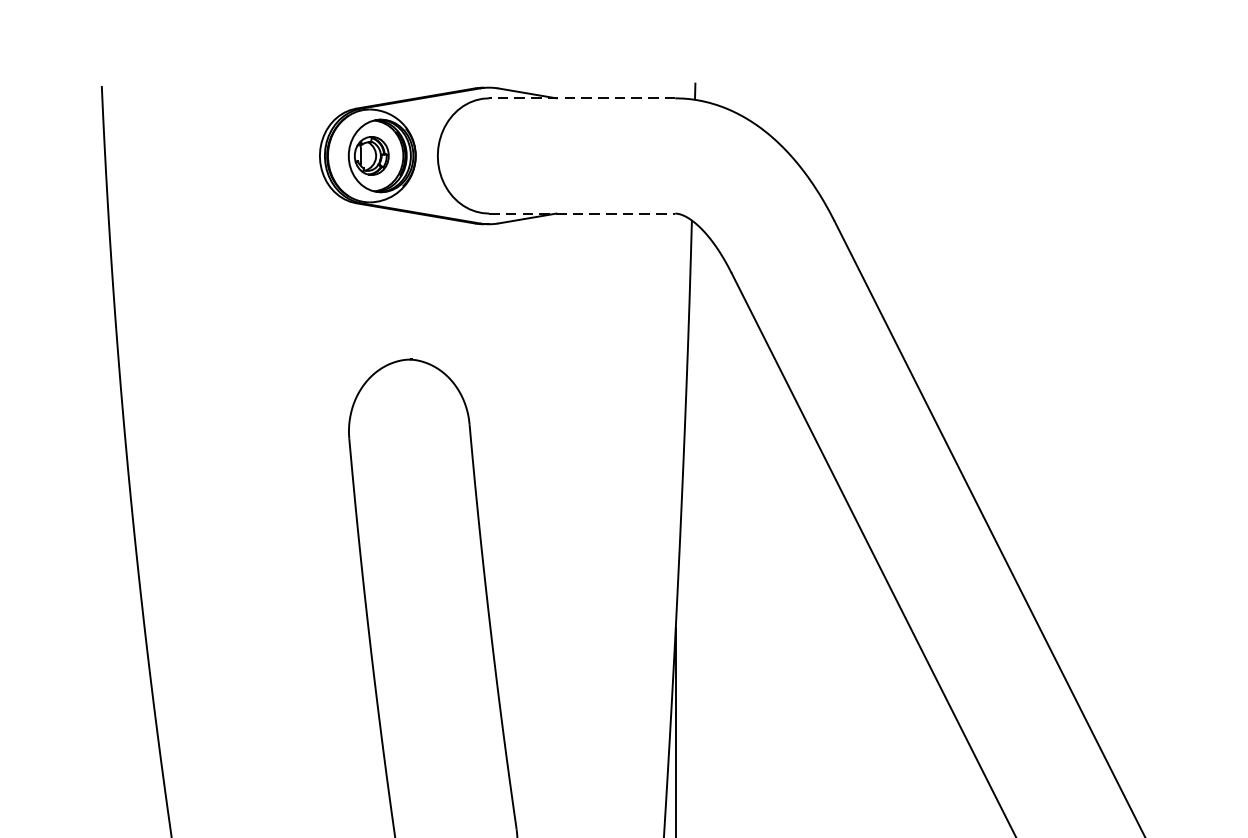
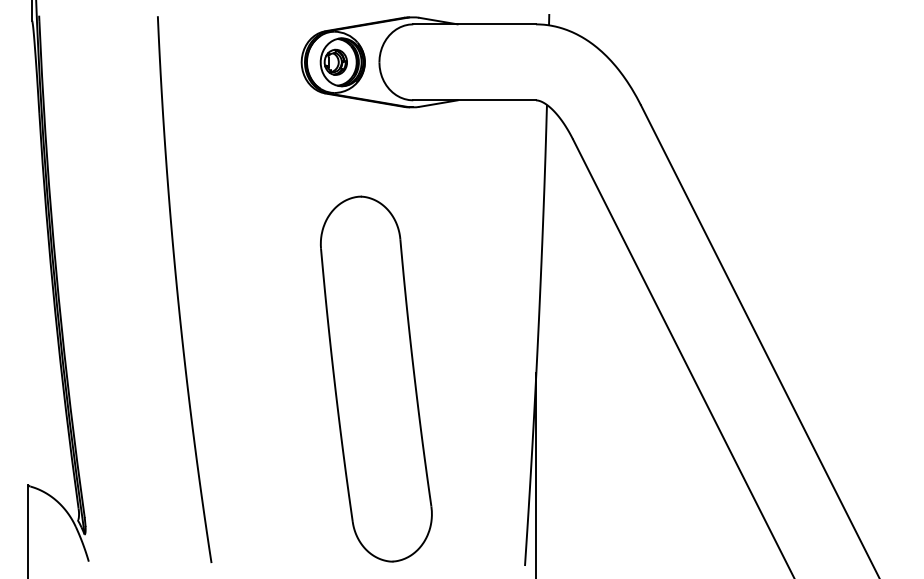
line: (582, 98) -> (474, 24), dashed -> solid
line: (583, 213) -> (475, 100), dashed -> solid

